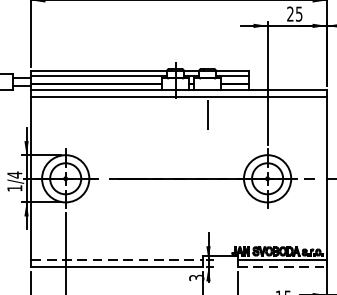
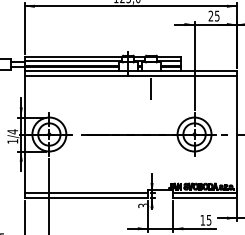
line: (117, 260) -> (86, 193), dashed -> solid
line: (282, 267) -> (205, 198), dashed -> solid

